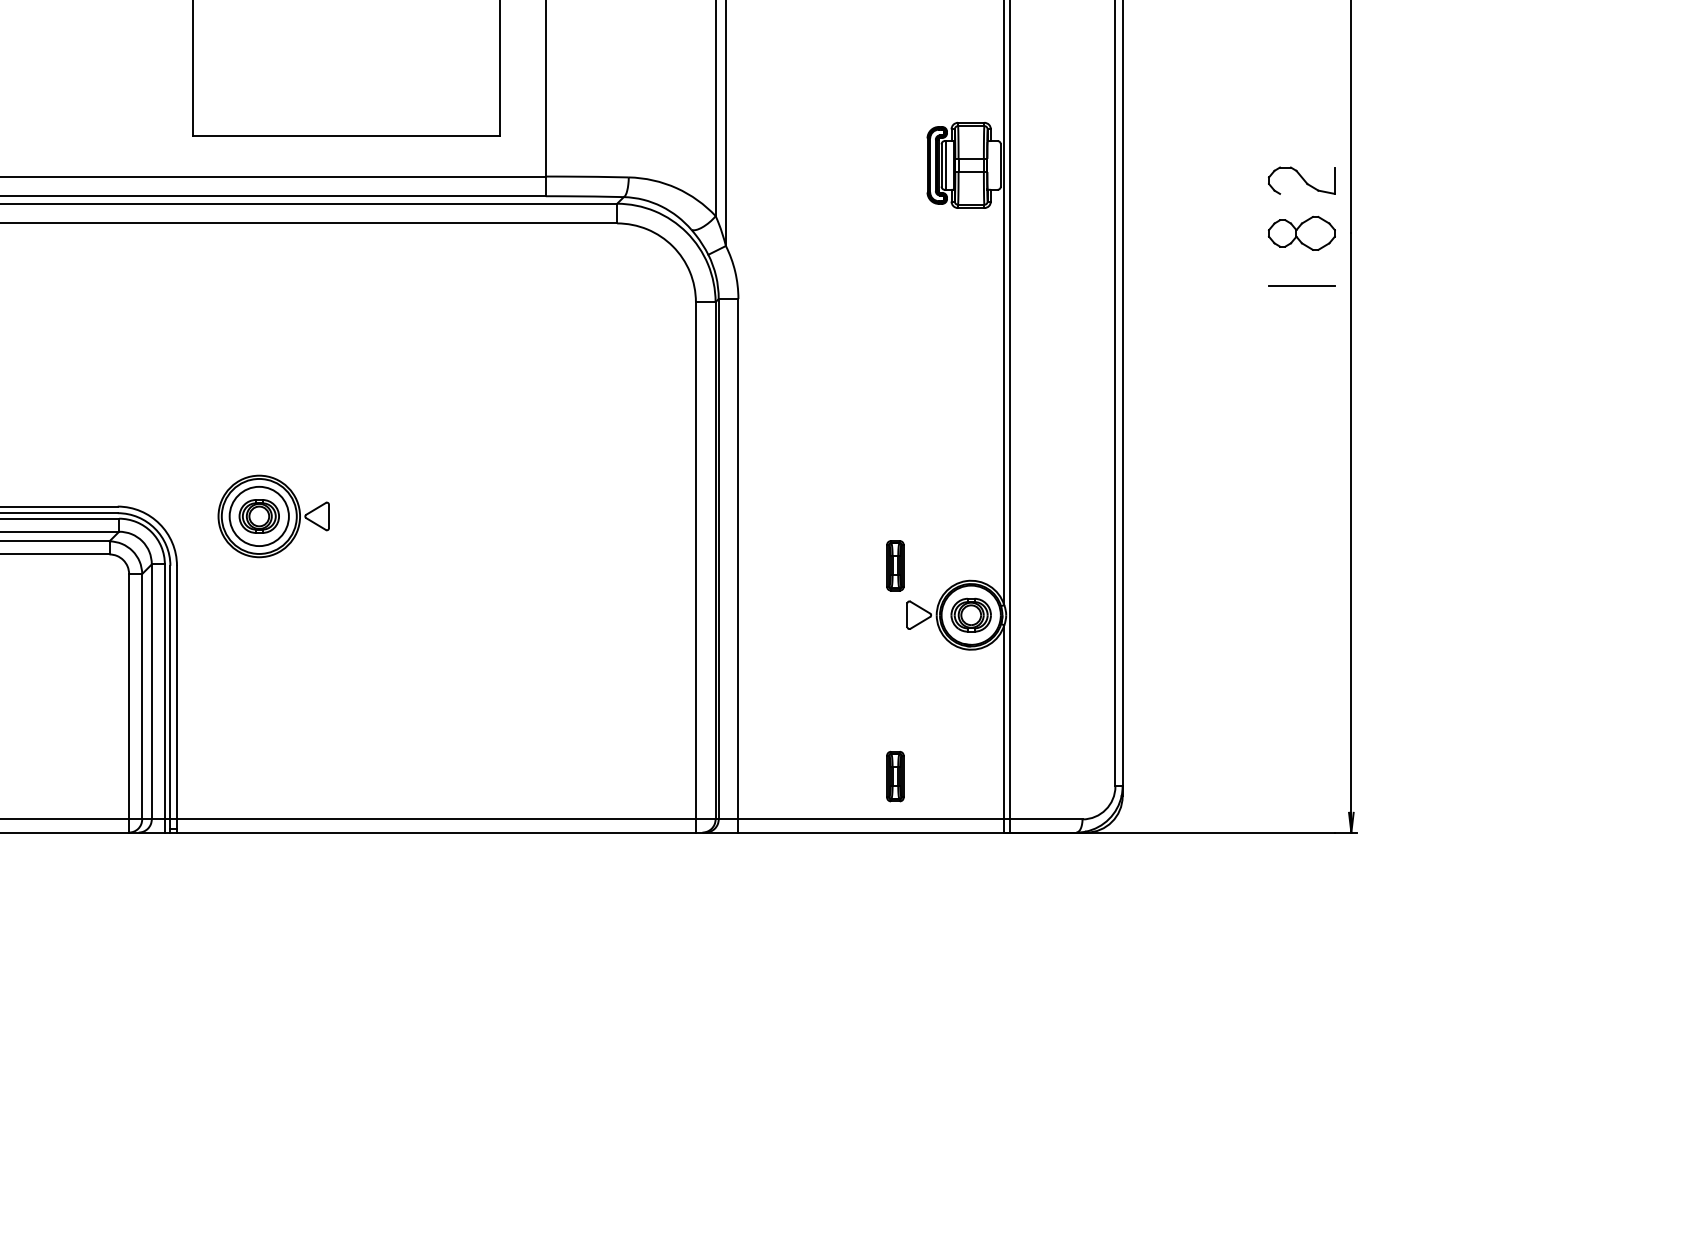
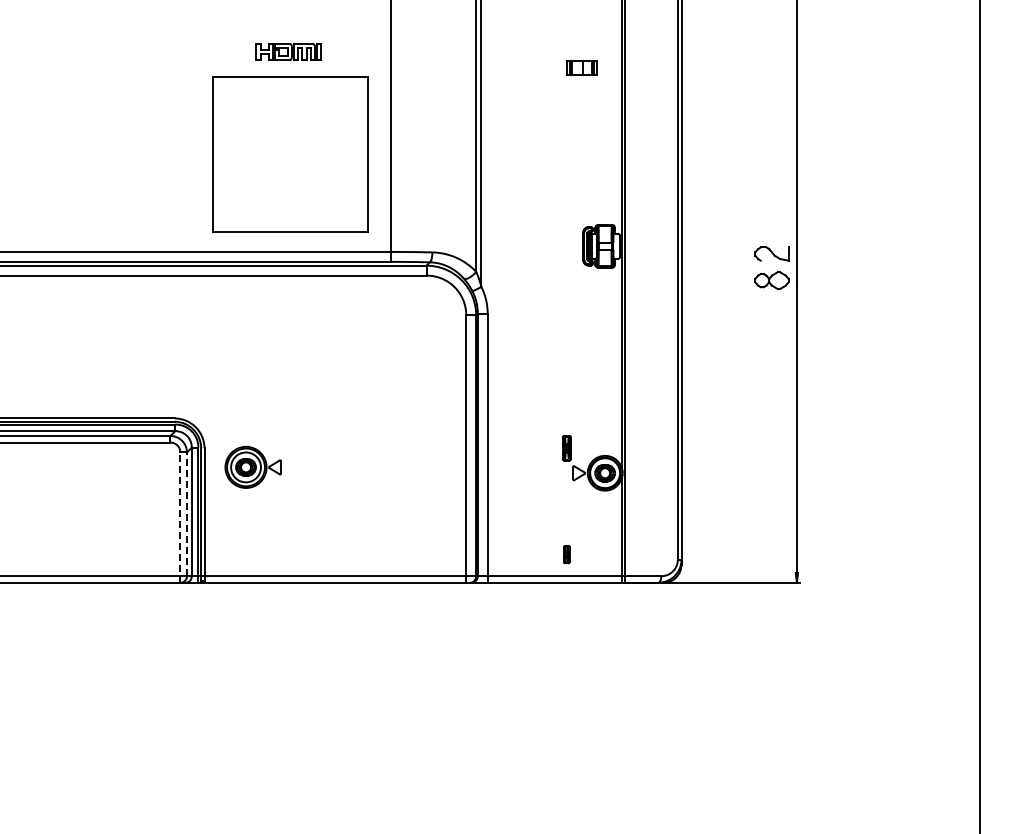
line: (1301, 286) -> (771, 307), removed
part: (272, 516) -> (252, 467), moved
line: (141, 697) -> (186, 514), solid -> dashed
line: (129, 702) -> (180, 517), solid -> dashed
part: (894, 776) -> (566, 554), size x0.7

